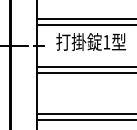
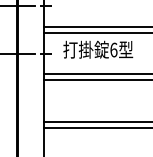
text: (106, 41) -> (113, 49), 1 -> 6

